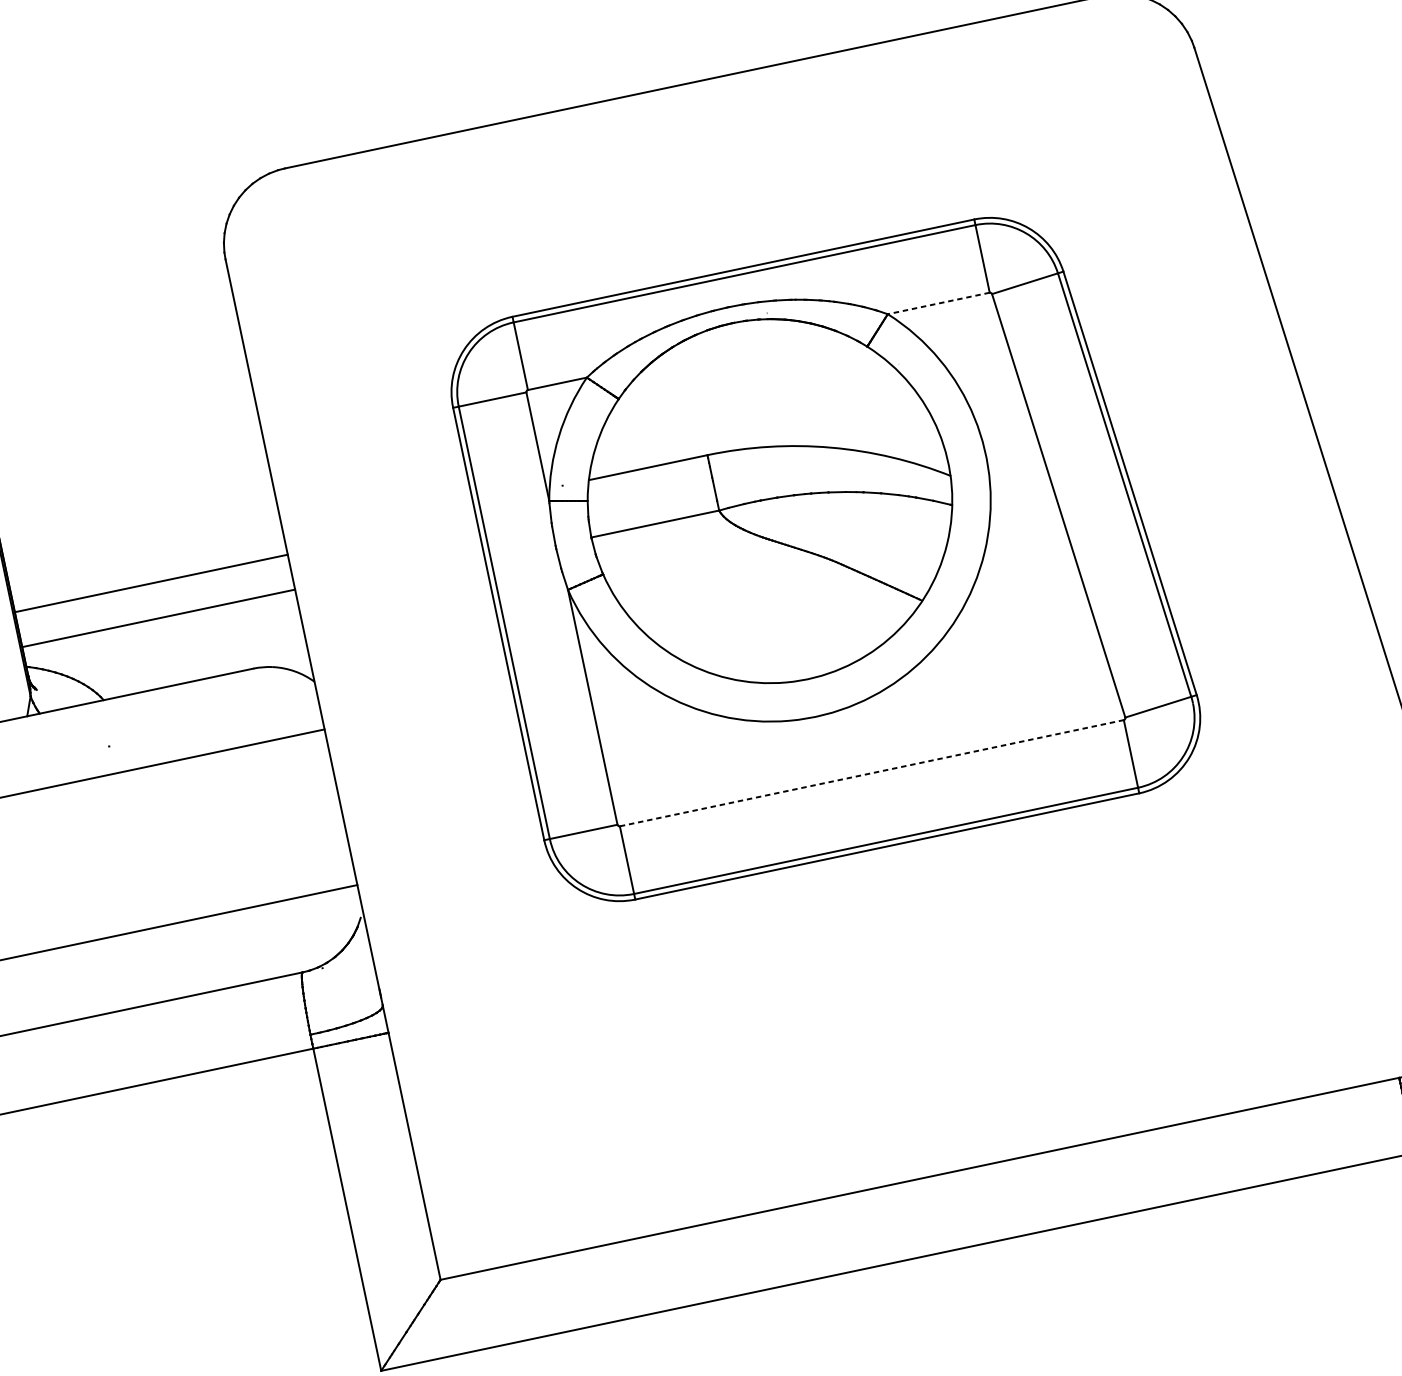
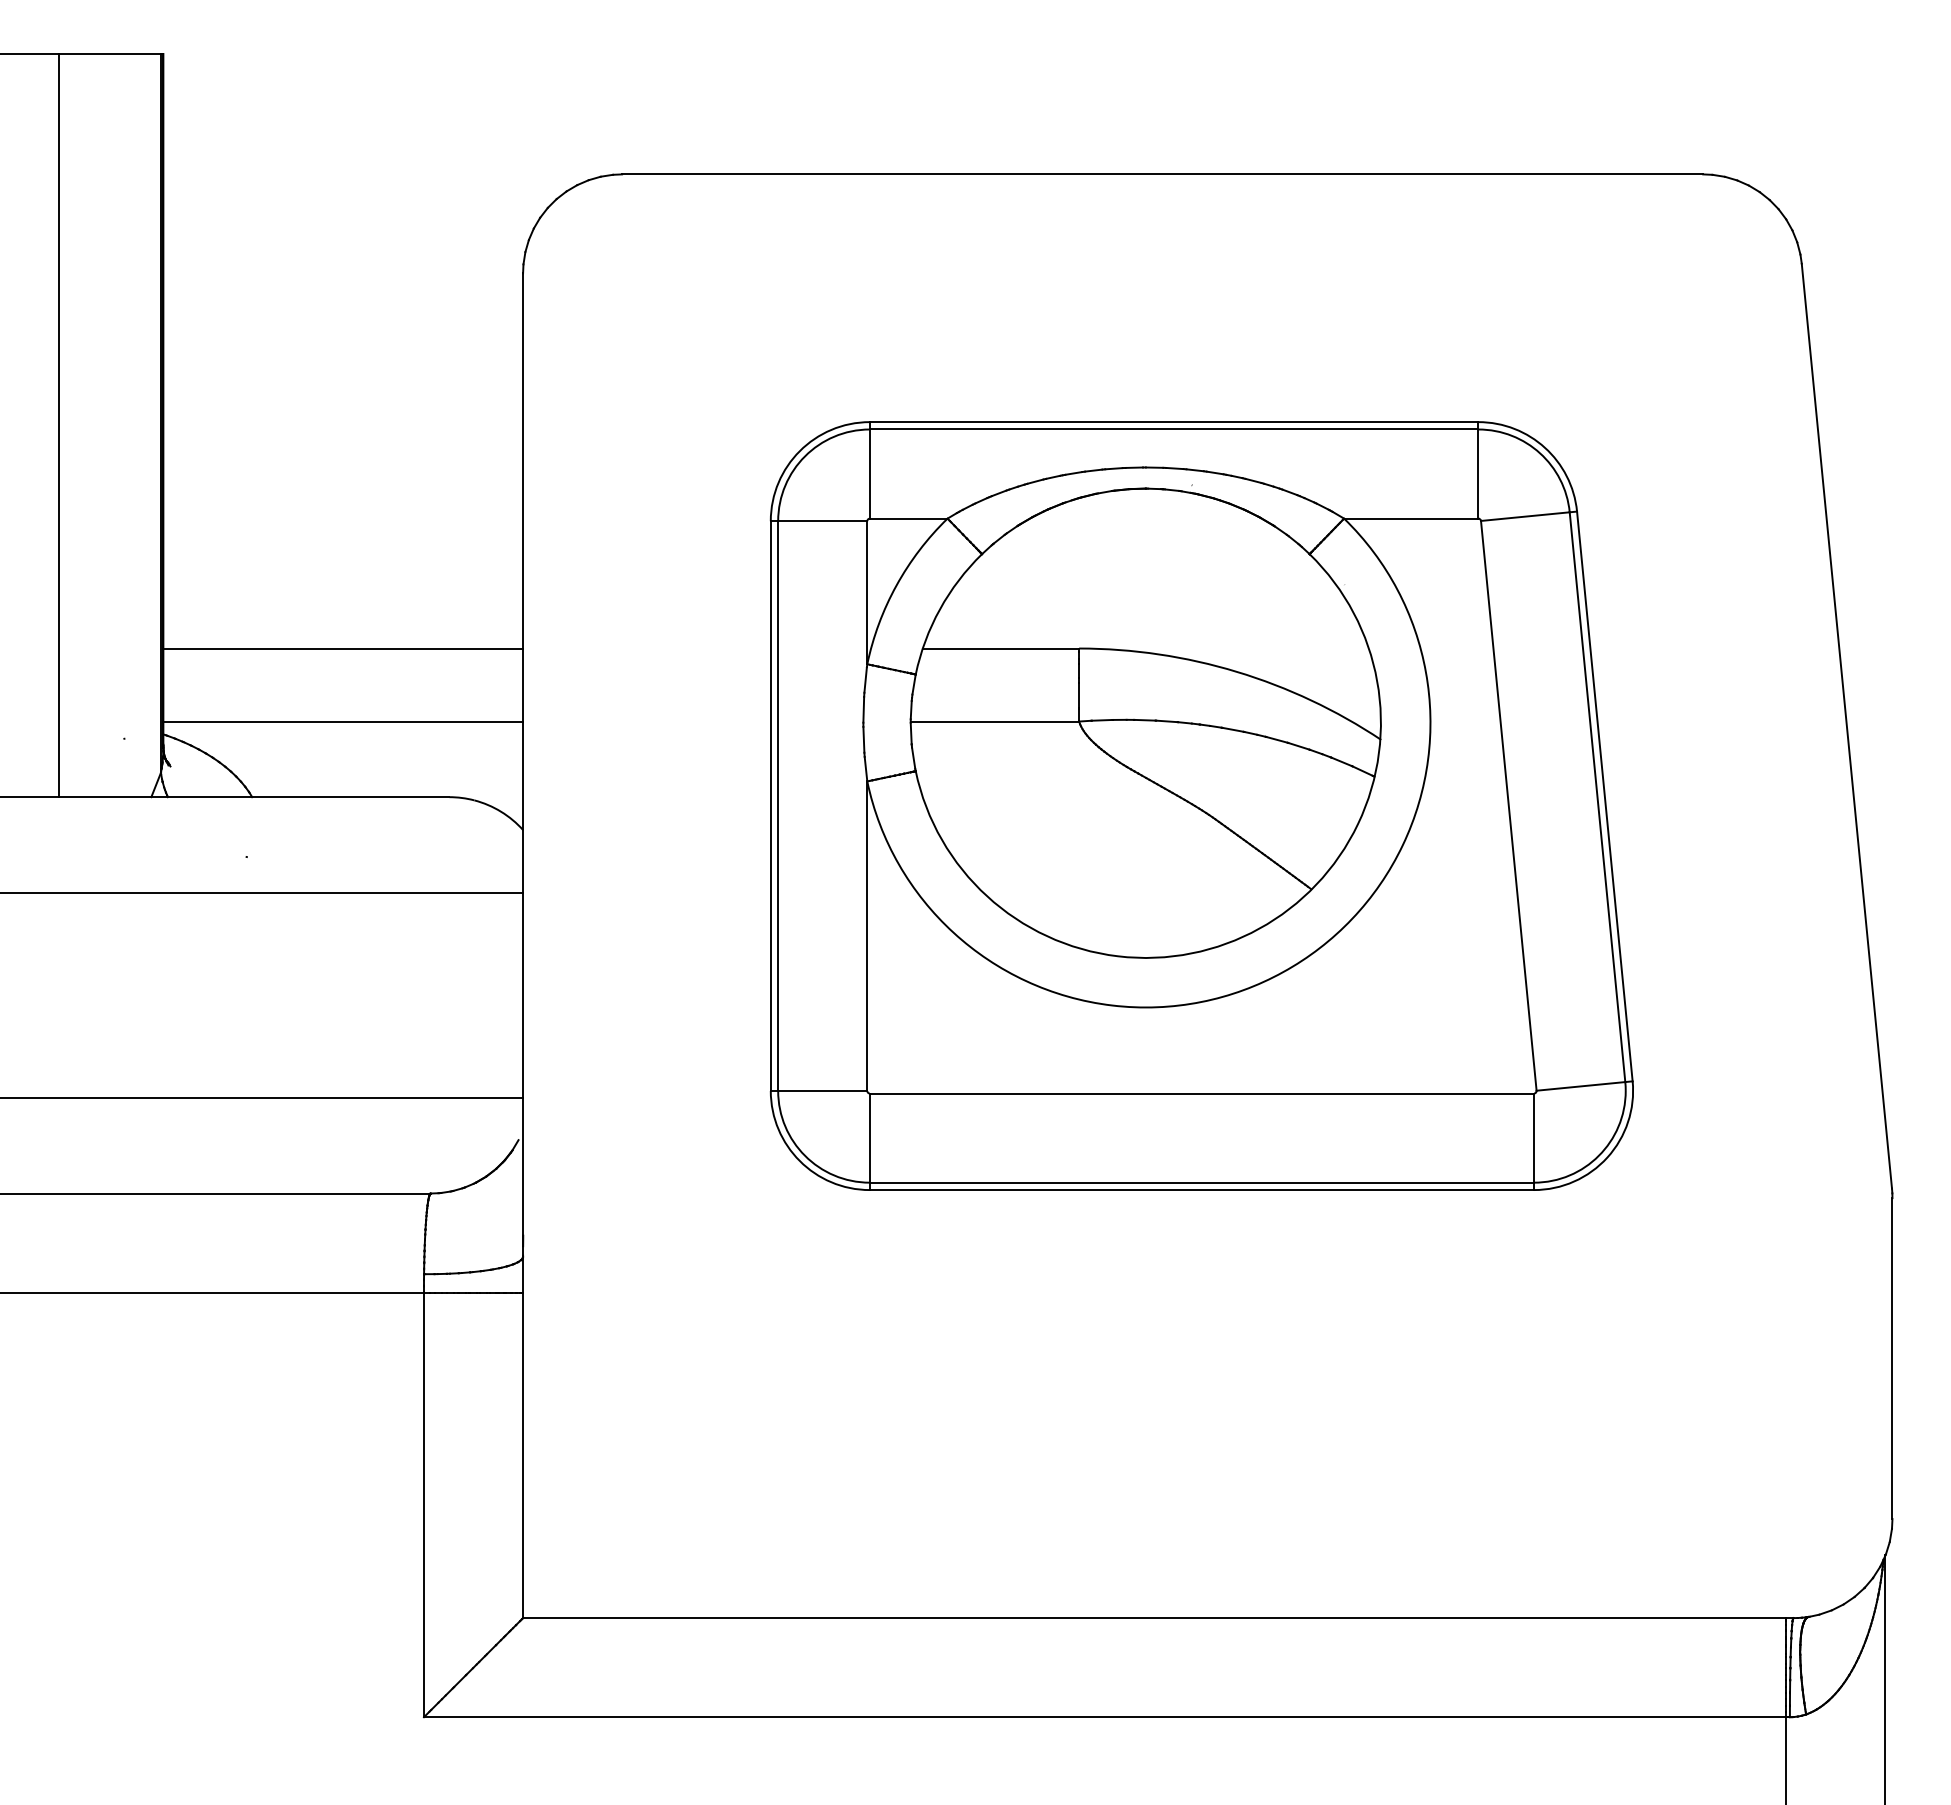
line: (938, 303) -> (1410, 518), dashed -> solid
line: (151, 583) -> (343, 721), moved
line: (158, 618) -> (343, 648), moved
line: (872, 773) -> (1202, 1093), dashed -> solid

